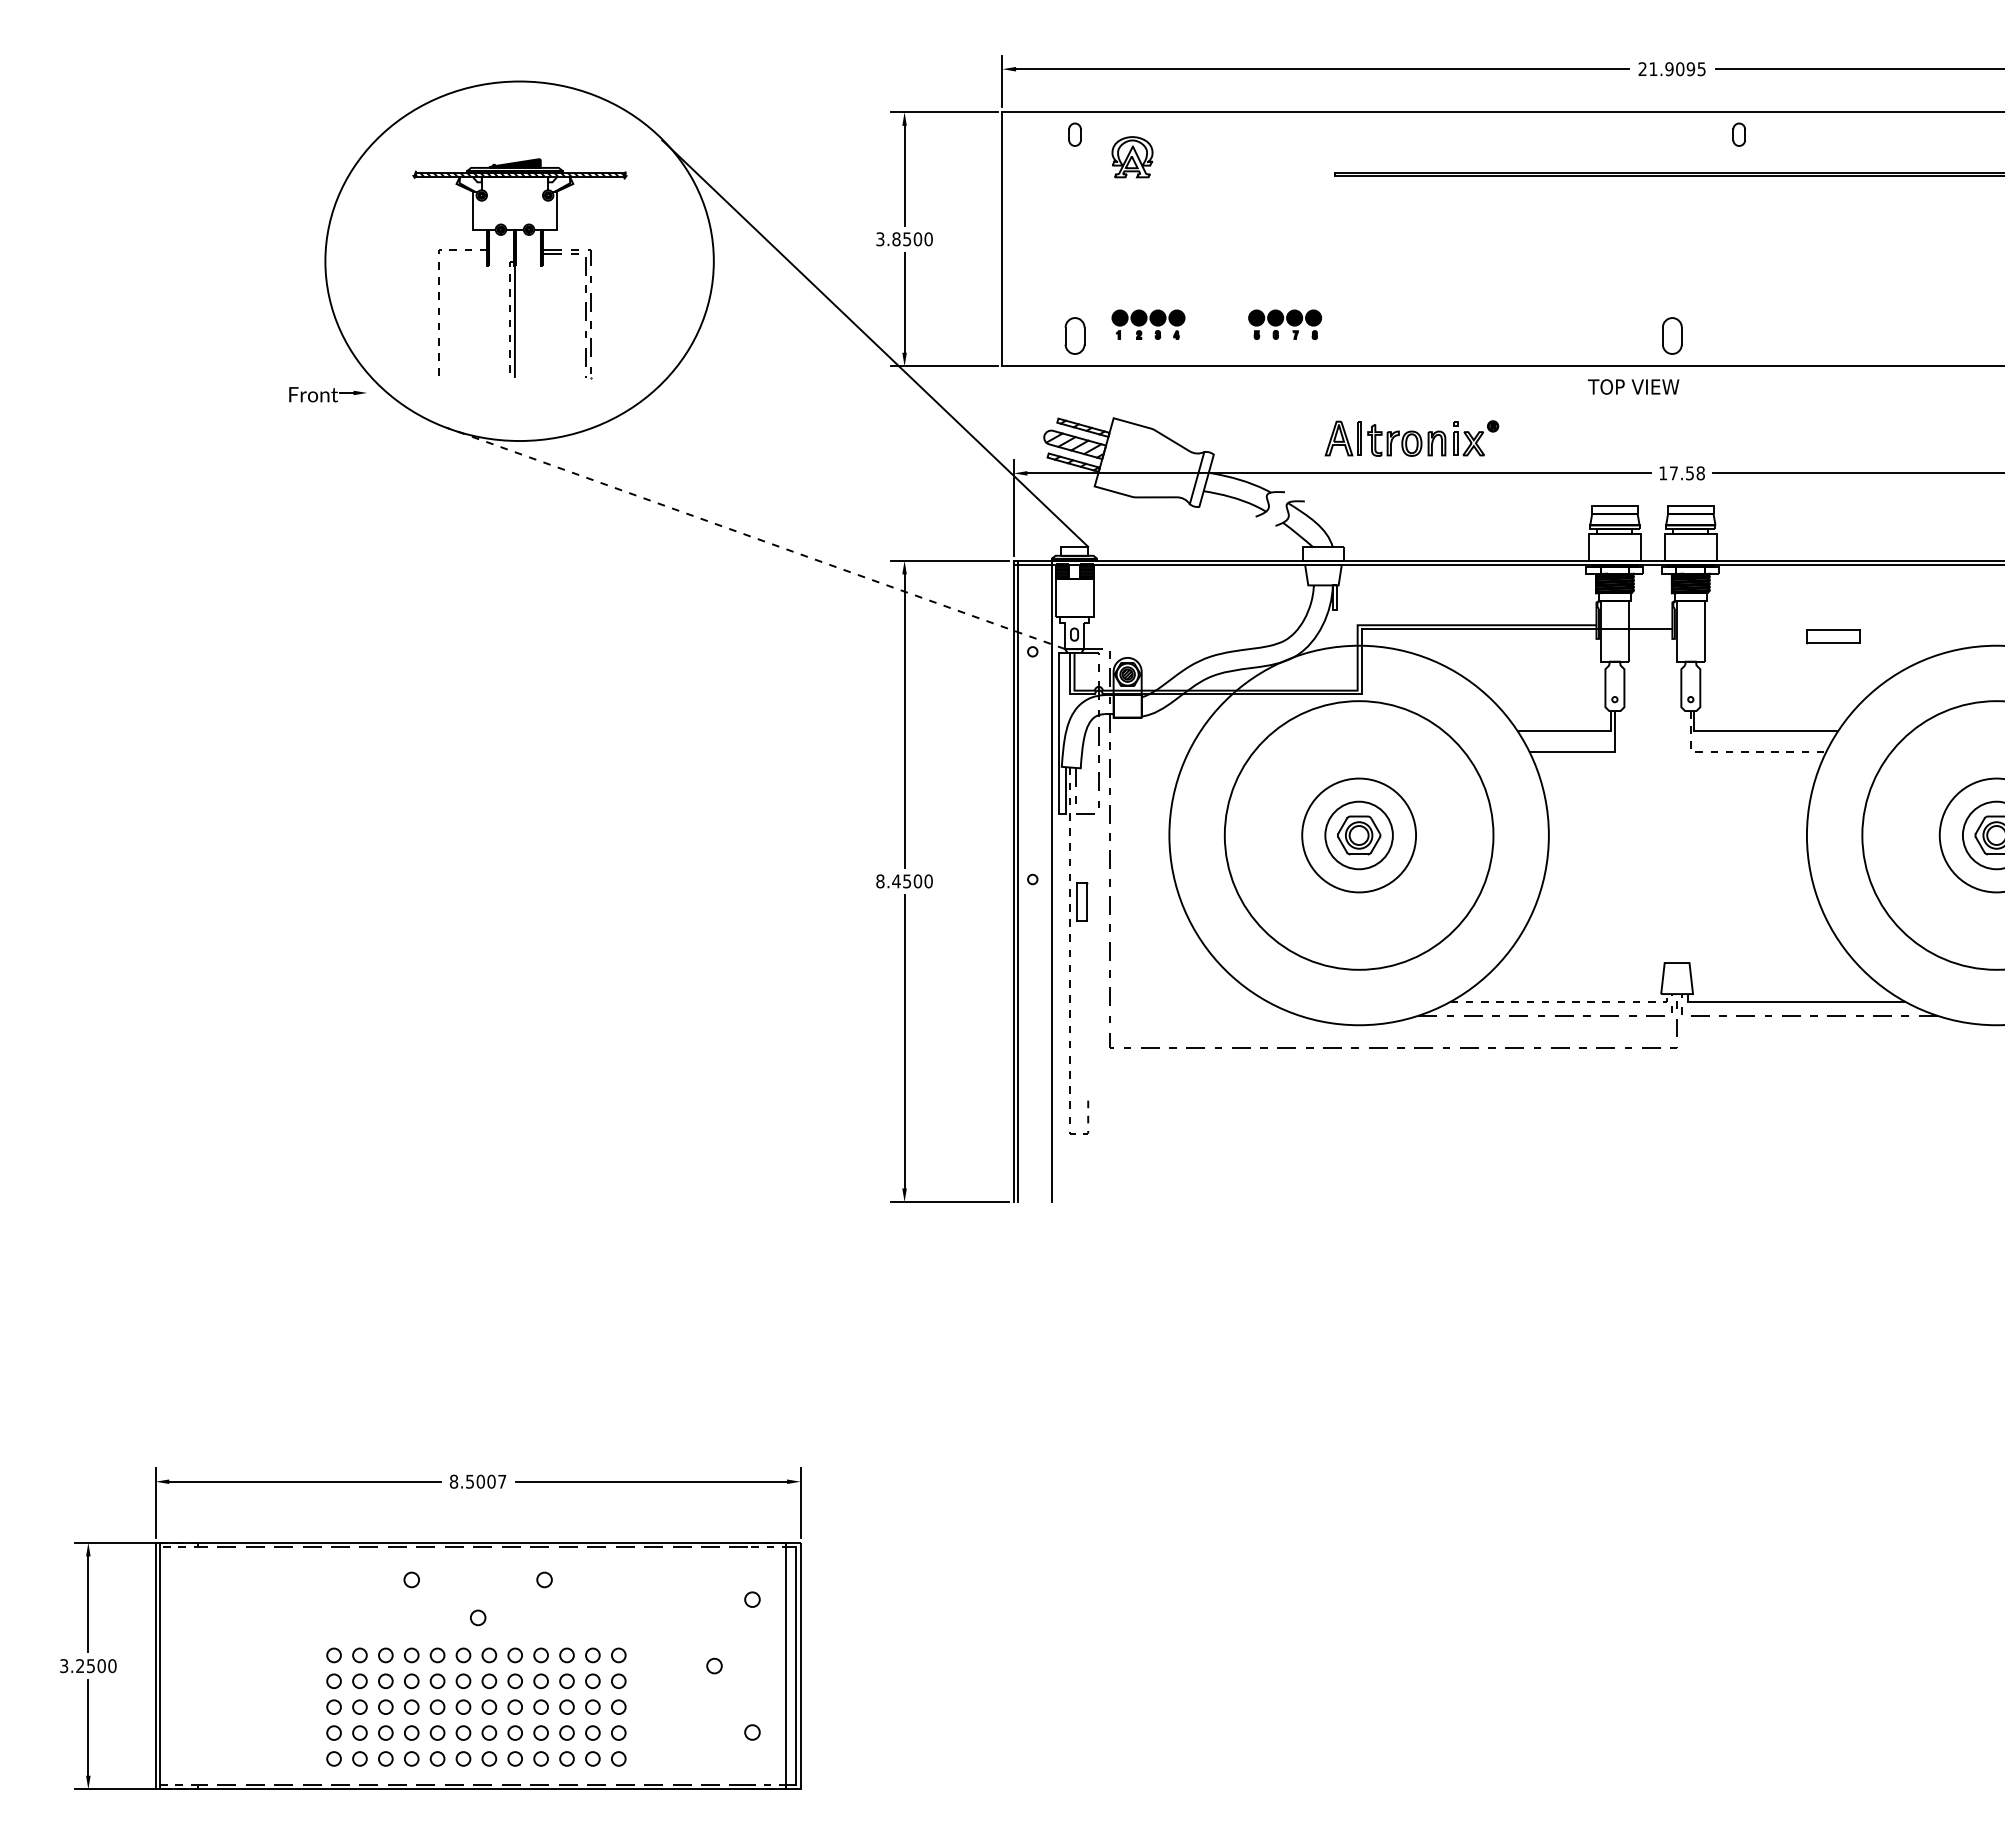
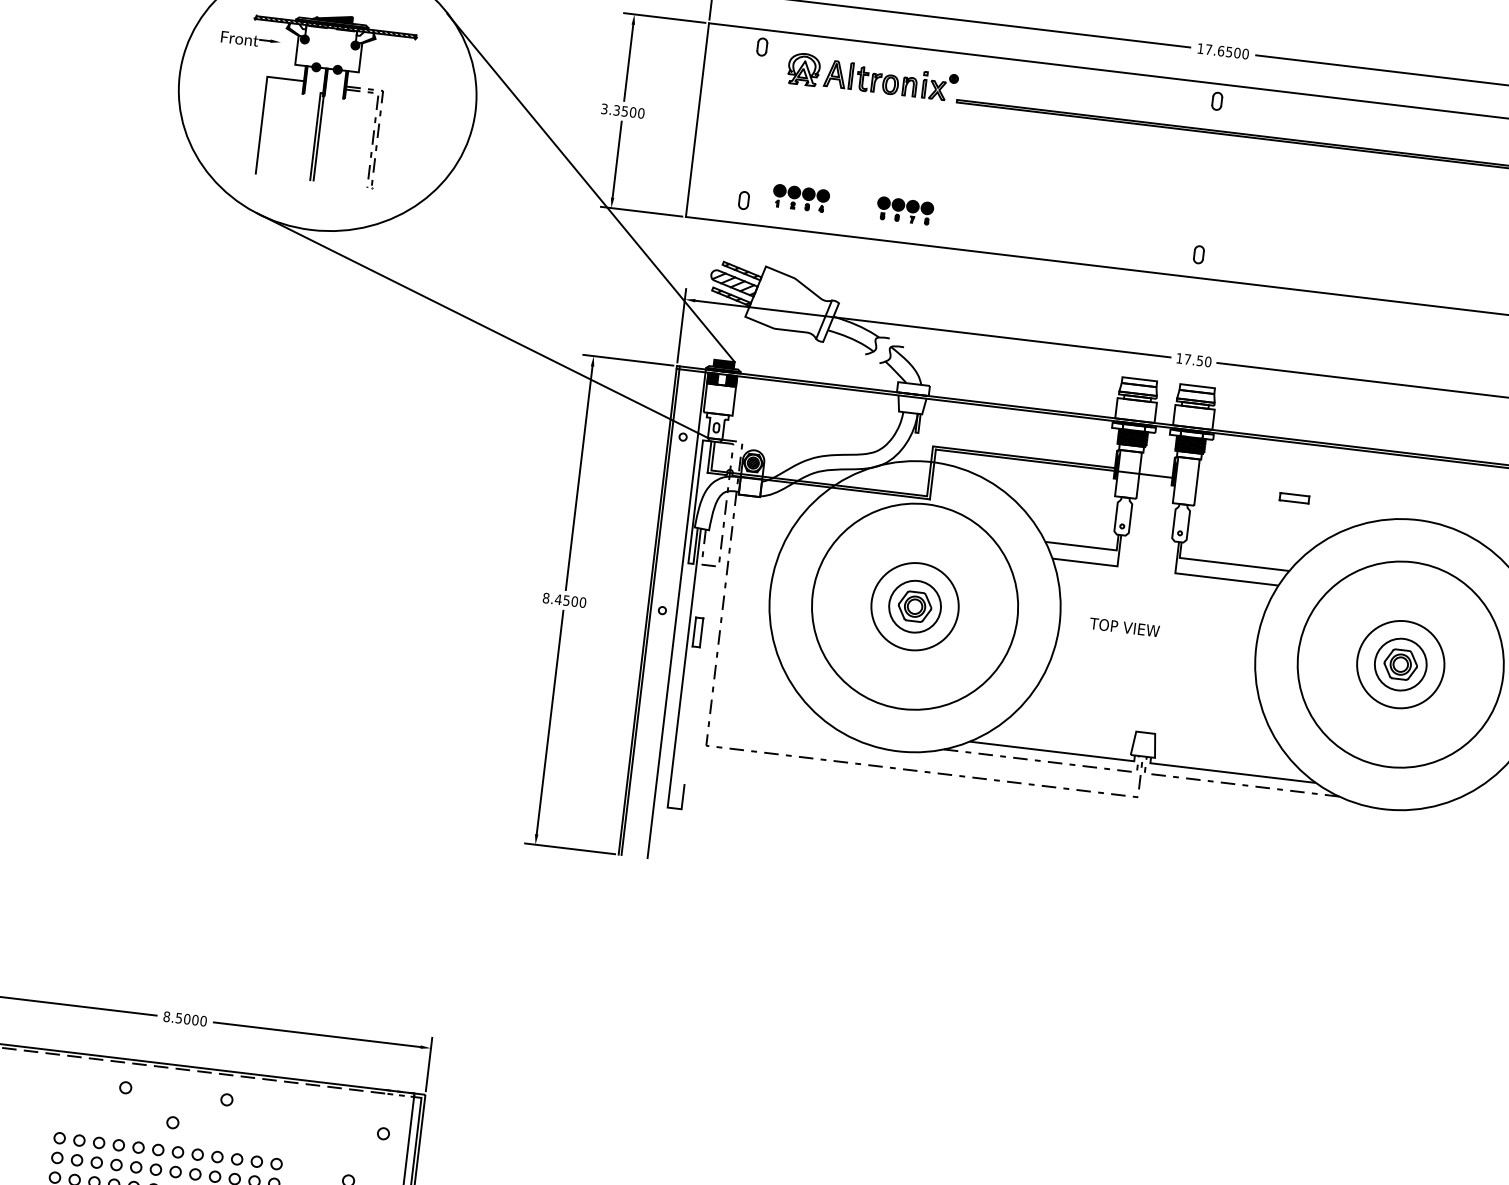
text: (1671, 69) -> (1222, 51), 21.9095 -> 17.6500
part: (1738, 134) -> (1216, 101), moved
text: (896, 239) -> (616, 110), 3.8500 -> 3.3500
line: (439, 289) -> (264, 107), dashed -> solid
line: (510, 318) -> (315, 135), dashed -> solid
part: (1074, 336) -> (743, 200), size x0.62
part: (1671, 336) -> (1198, 254), size x0.62
text: (1633, 386) -> (1124, 627), moved
part: (327, 394) -> (250, 39), moved
part: (1411, 438) -> (890, 80), moved
text: (1700, 473) -> (1208, 361), 17.58 -> 17.50
line: (755, 538) -> (482, 325), dashed -> solid
fill: (1074, 550) -> (724, 363), added
part: (1833, 636) -> (1294, 498), size x0.71
line: (1737, 752) -> (1210, 577), dashed -> solid
line: (1069, 978) -> (681, 689), dashed -> solid
line: (1563, 1001) -> (1055, 751), dashed -> solid
text: (502, 1481) -> (203, 1021), 8.5007 -> 8.5000

